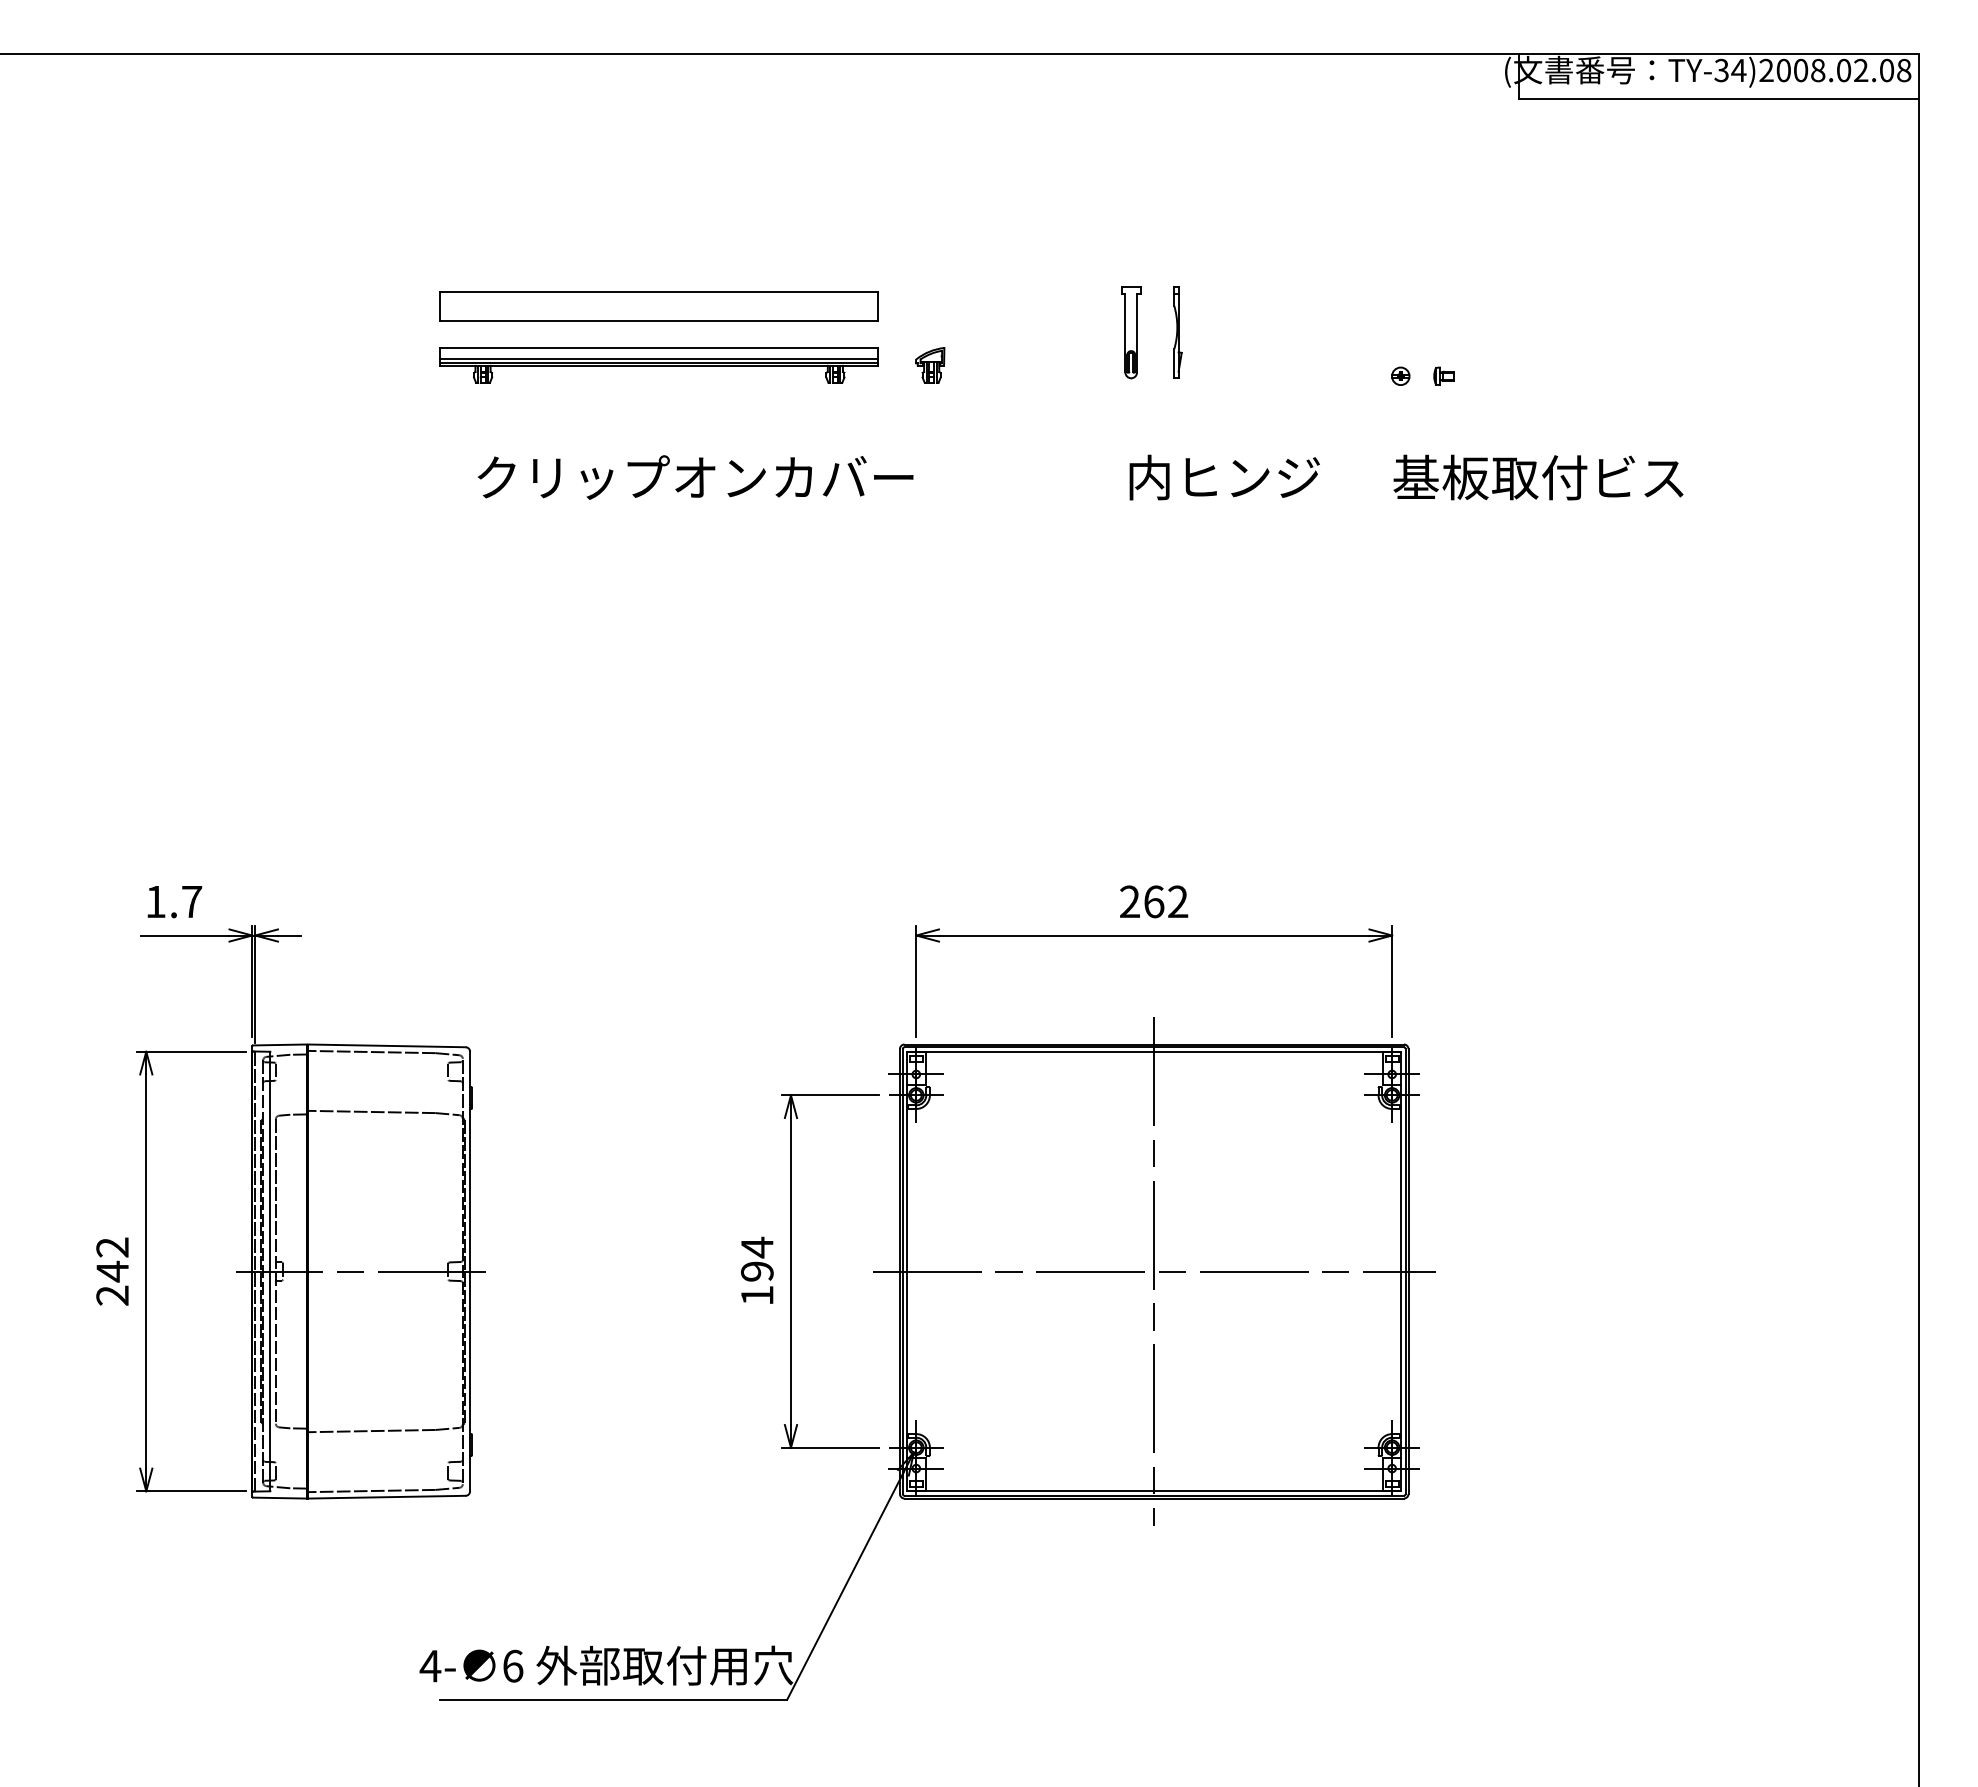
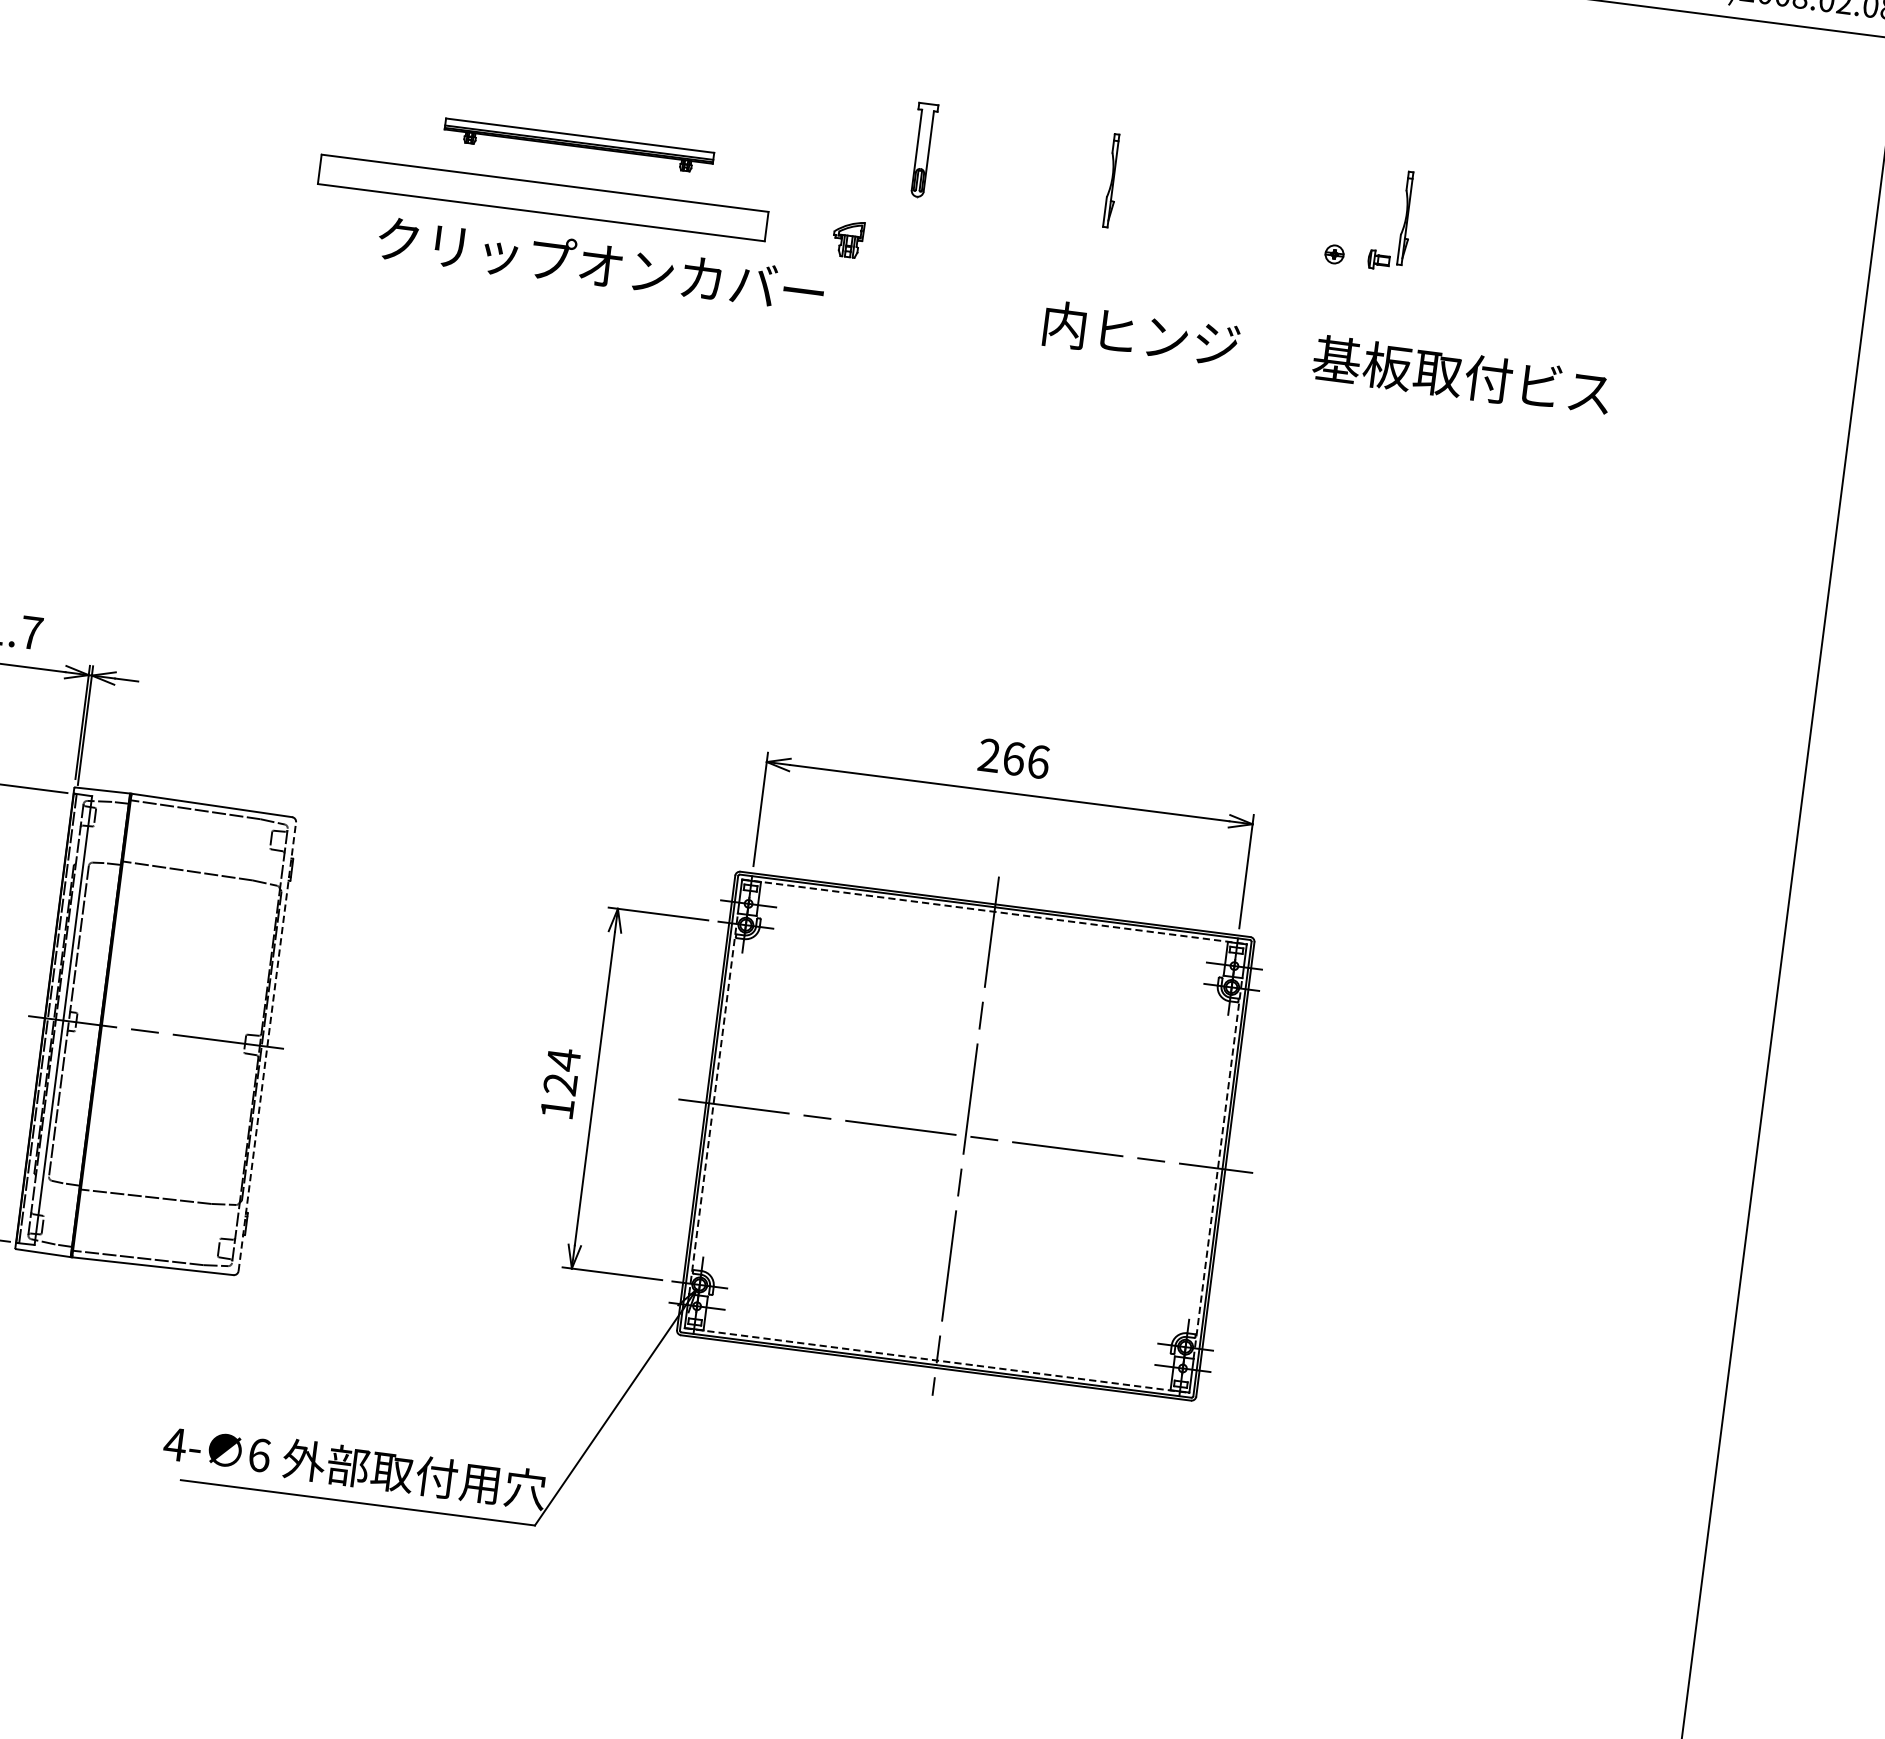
part: (658, 306) -> (542, 197), moved
part: (1131, 332) -> (923, 150), moved
part: (1465, 332) -> (1406, 218), added
part: (658, 365) -> (578, 146), size x0.6
part: (930, 365) -> (848, 239), moved
text: (1178, 901) -> (1038, 761), 262 -> 266
line: (1154, 1051) -> (994, 911), solid -> dashed
line: (470, 1271) -> (267, 1046), solid -> dashed
text: (757, 1271) -> (560, 1084), 194 -> 124
line: (907, 1271) -> (713, 1103), solid -> dashed
line: (1401, 1271) -> (1218, 1168), solid -> dashed
line: (1154, 1491) -> (937, 1360), solid -> dashed

